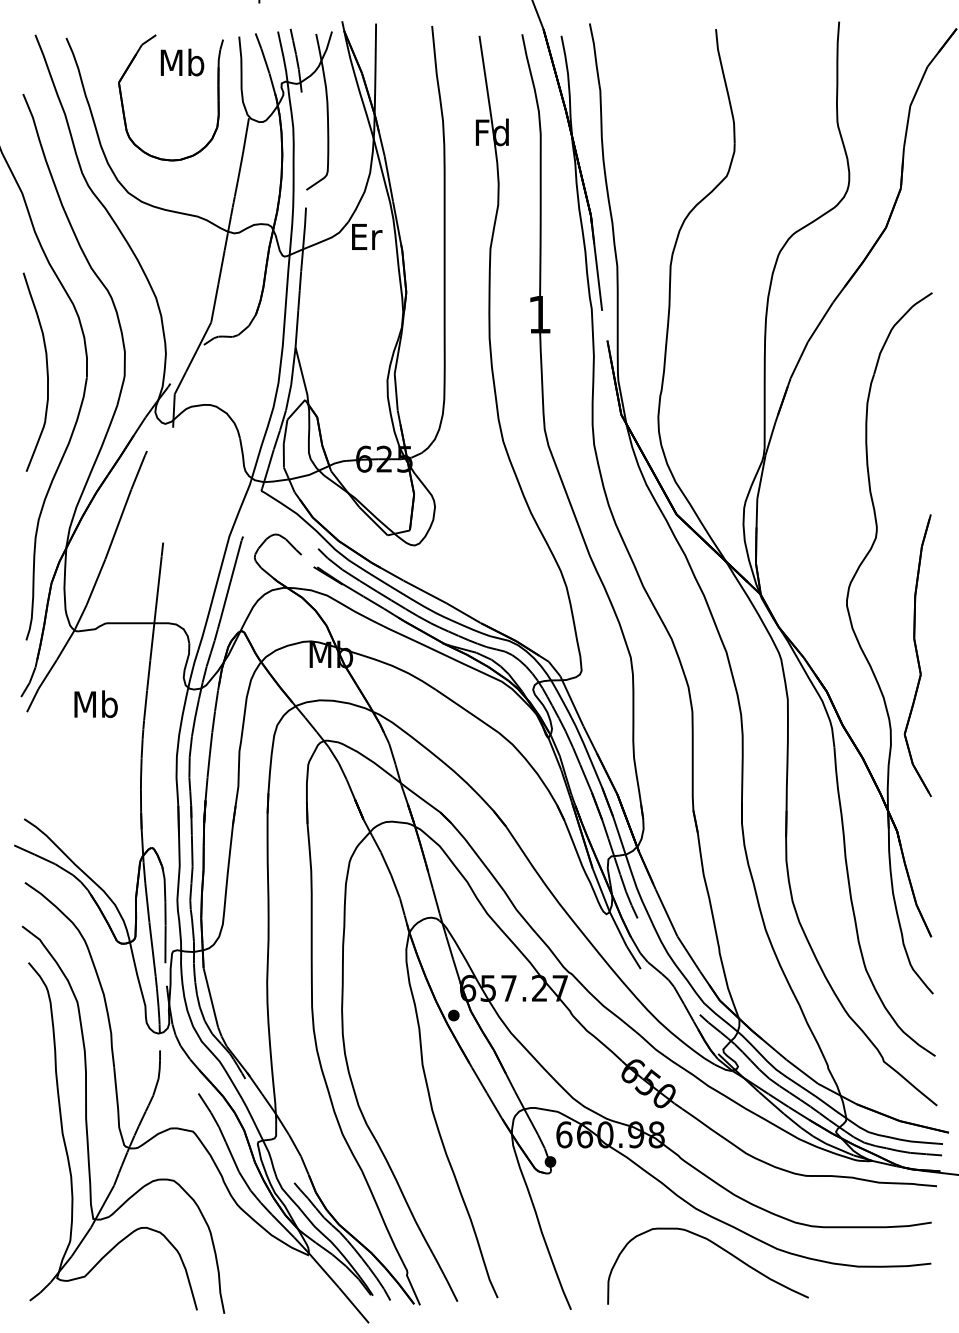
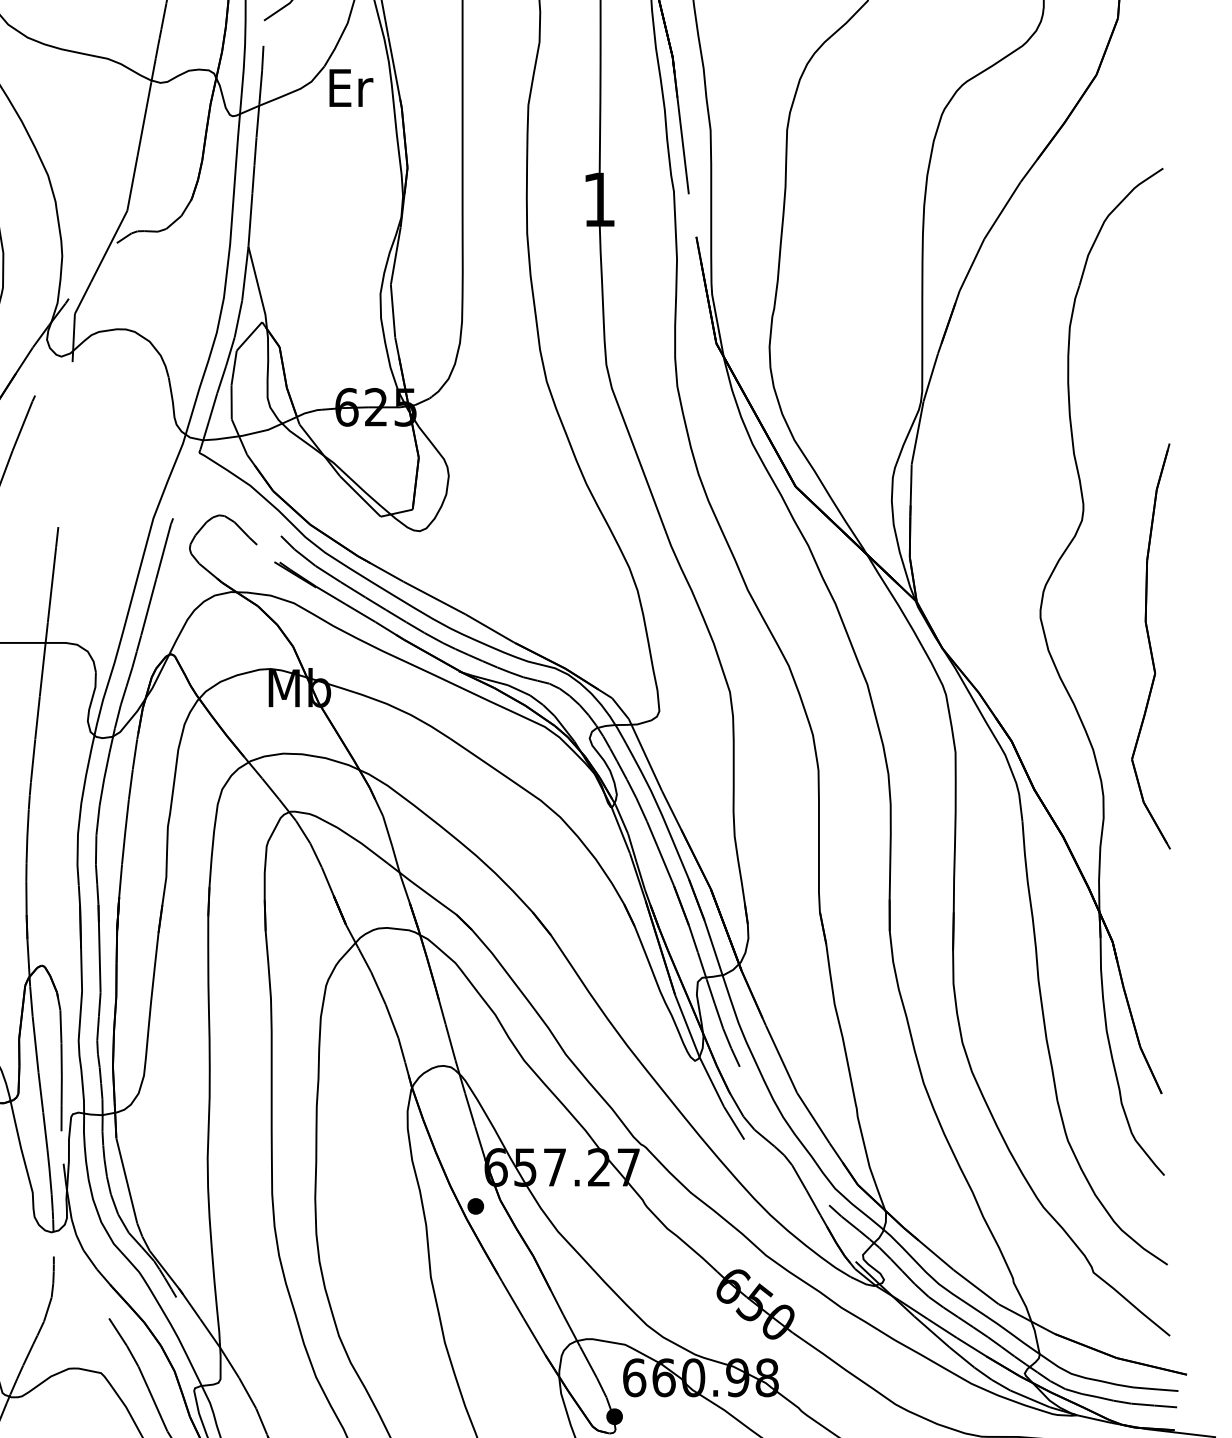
part: (917, 655) -> (1150, 646), moved

